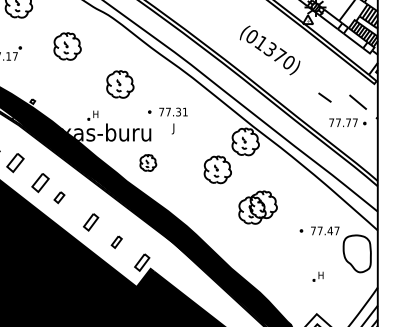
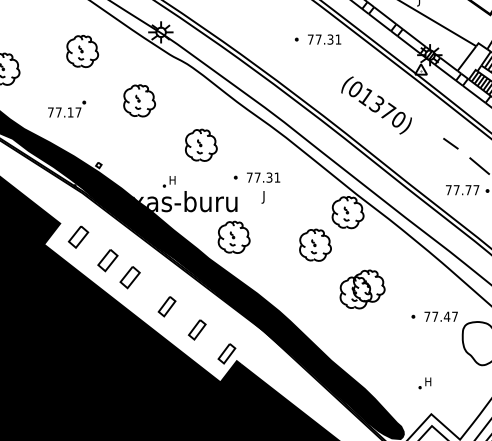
line: (324, 97) -> (450, 143), moved
part: (147, 162) -> (233, 236), size x1.67
part: (58, 197) -> (129, 277), size x1.67
part: (116, 241) -> (196, 329), size x1.43
part: (317, 276) -> (424, 383), moved

